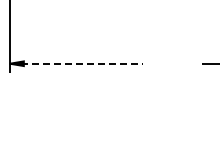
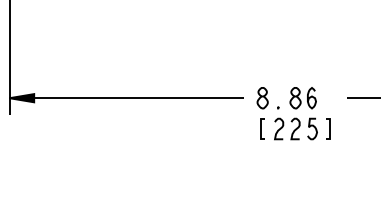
line: (76, 63) -> (126, 97), dashed -> solid
part: (171, 72) -> (293, 113), added

